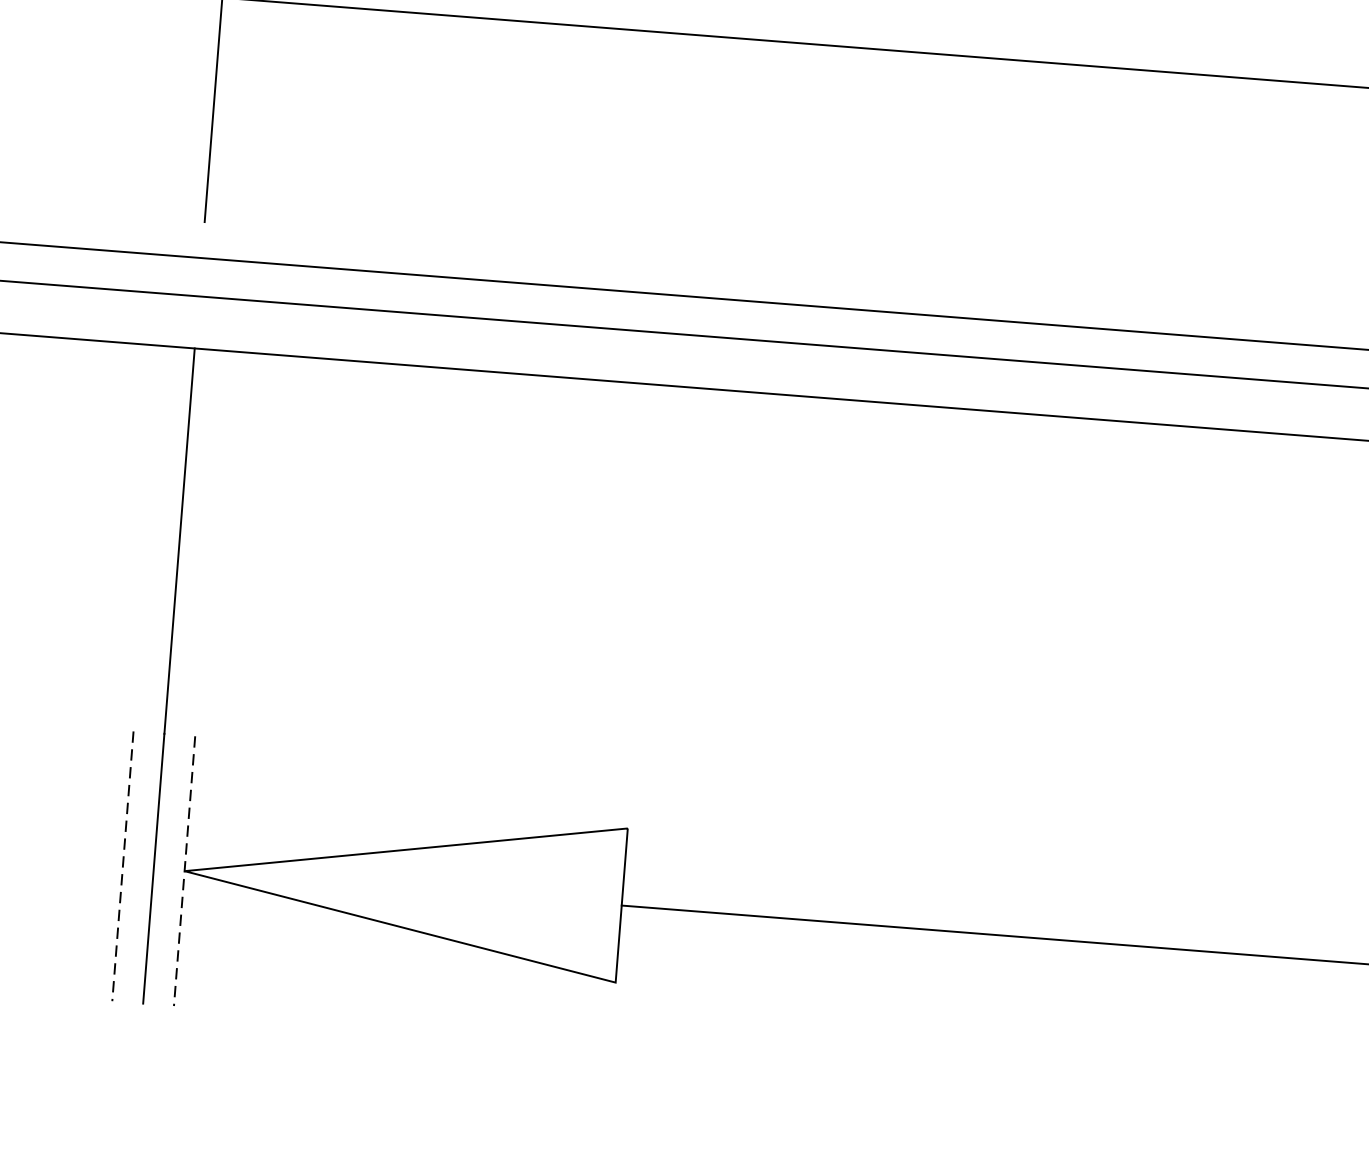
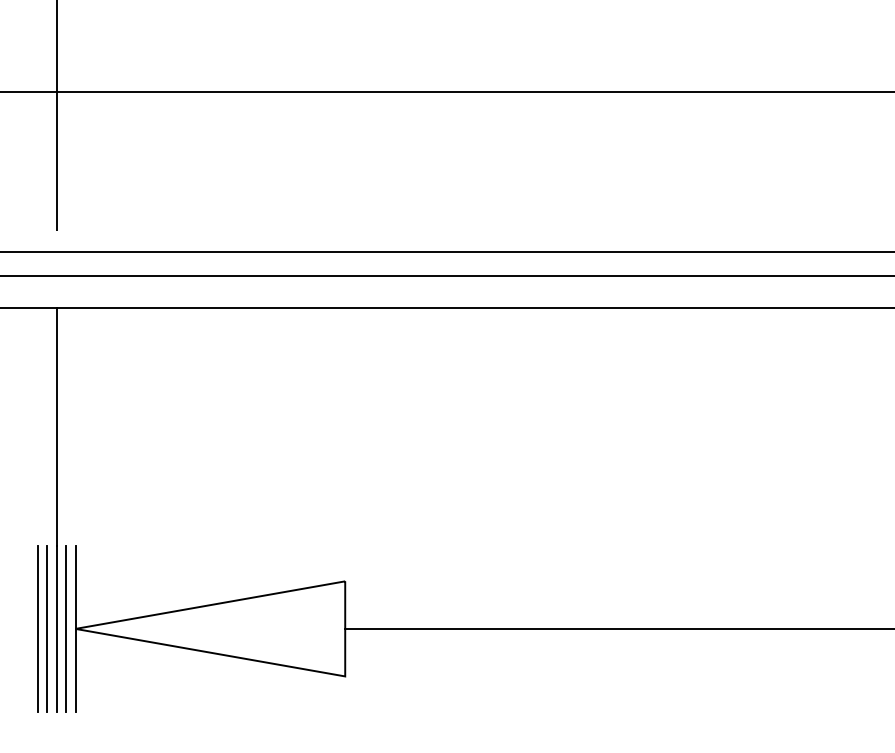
line: (139, 866) -> (47, 628), added
line: (122, 867) -> (37, 629), dashed -> solid
line: (169, 869) -> (66, 628), added
line: (184, 872) -> (75, 629), dashed -> solid

